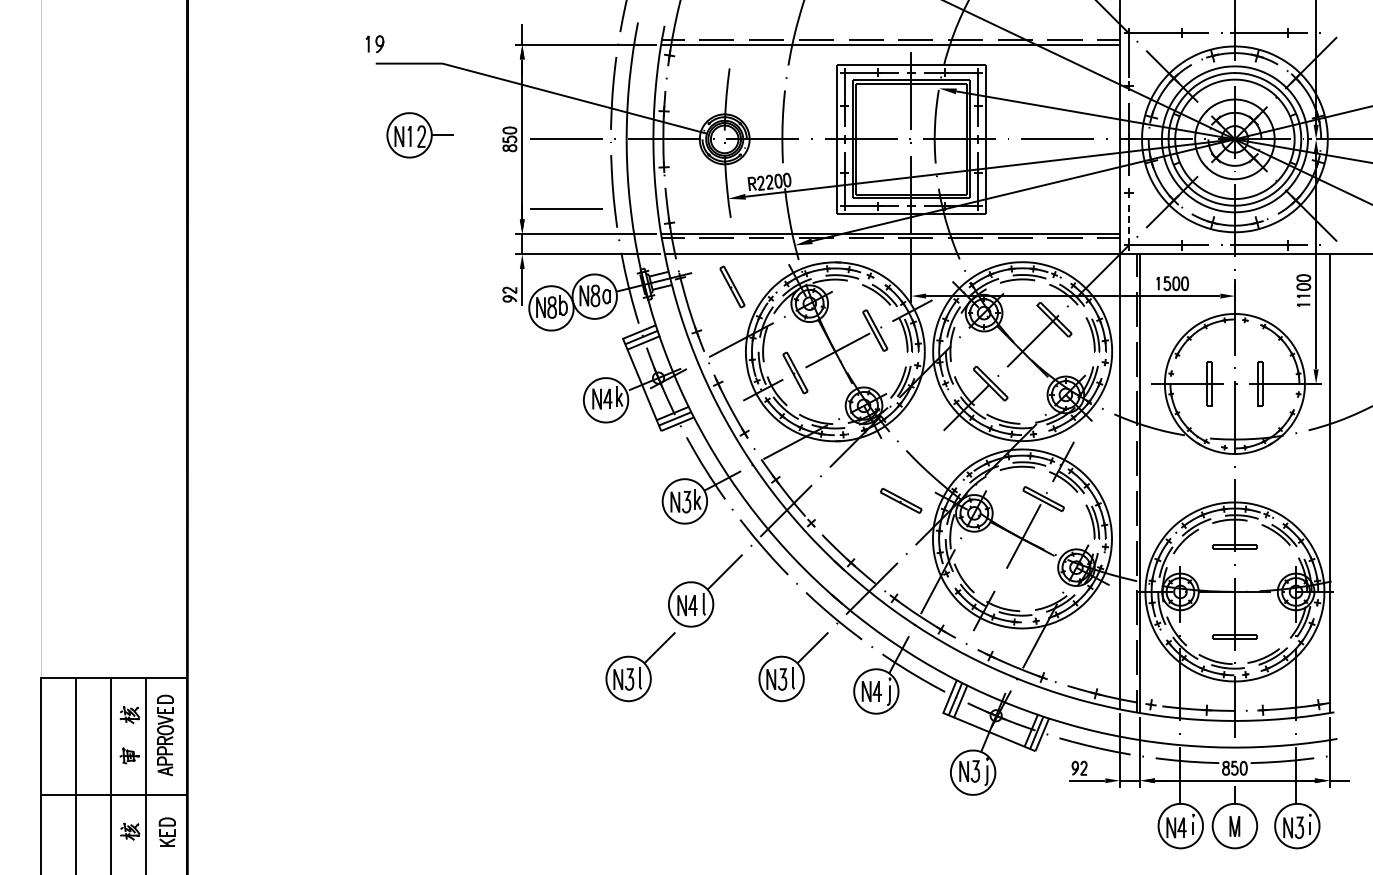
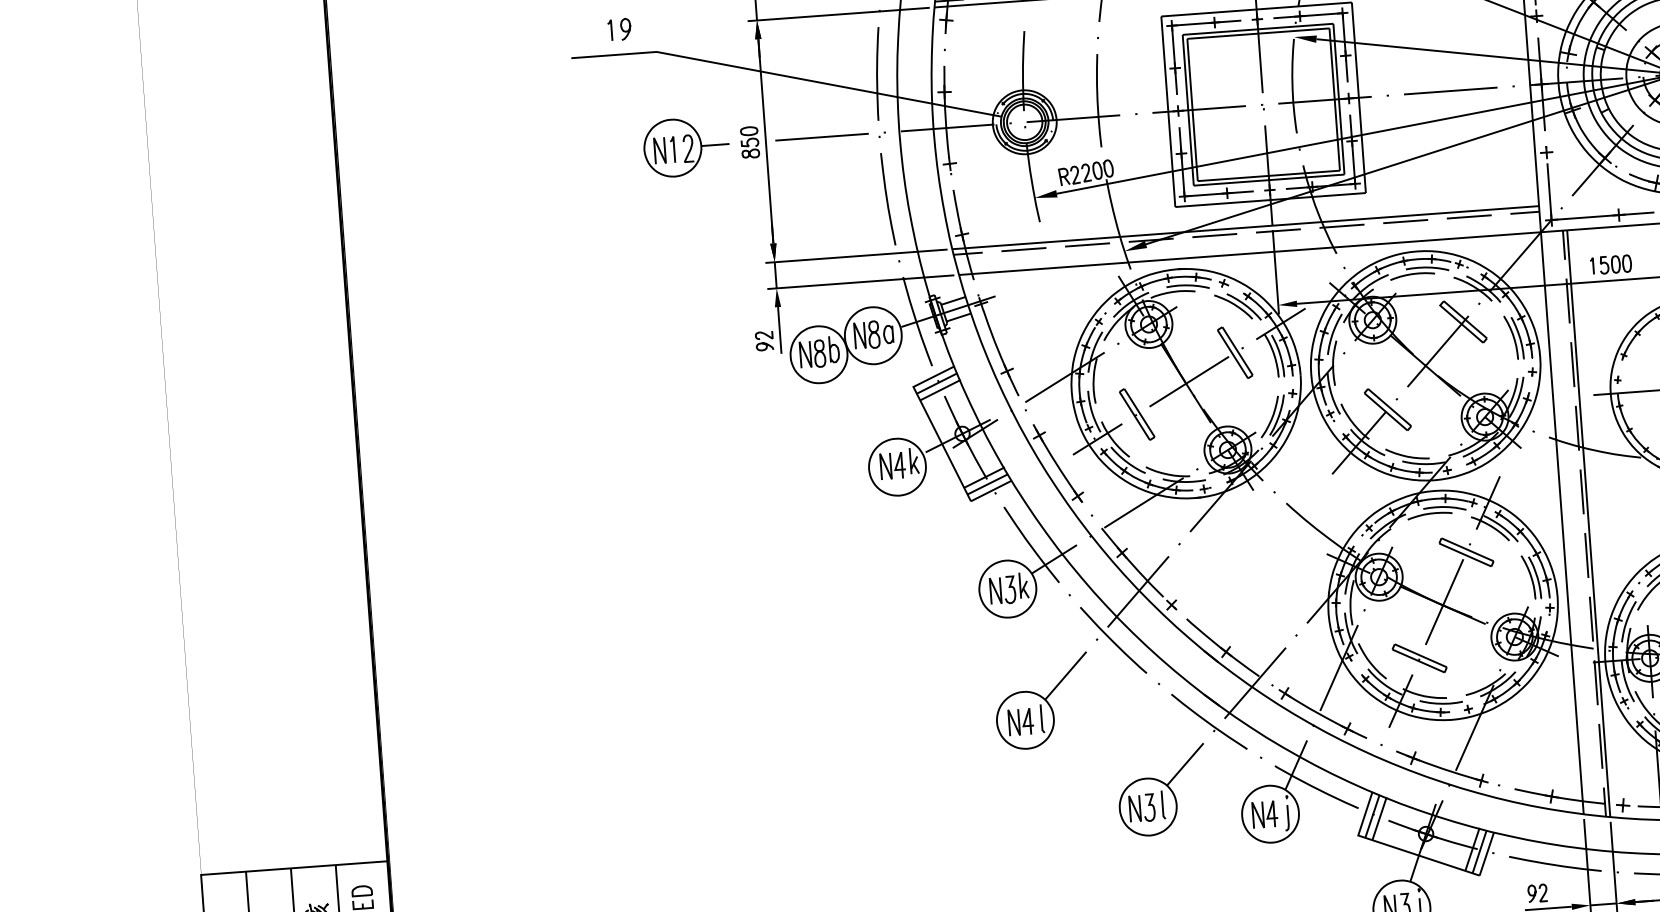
part: (374, 44) -> (619, 30), moved
part: (419, 135) -> (685, 147), moved
line: (566, 208) -> (828, 225), removed
line: (1128, 222) -> (1548, 190), dashed -> solid
part: (732, 286) -> (1048, 309), removed
part: (901, 500) -> (1419, 657), moved
part: (640, 667) -> (966, 805), removed

